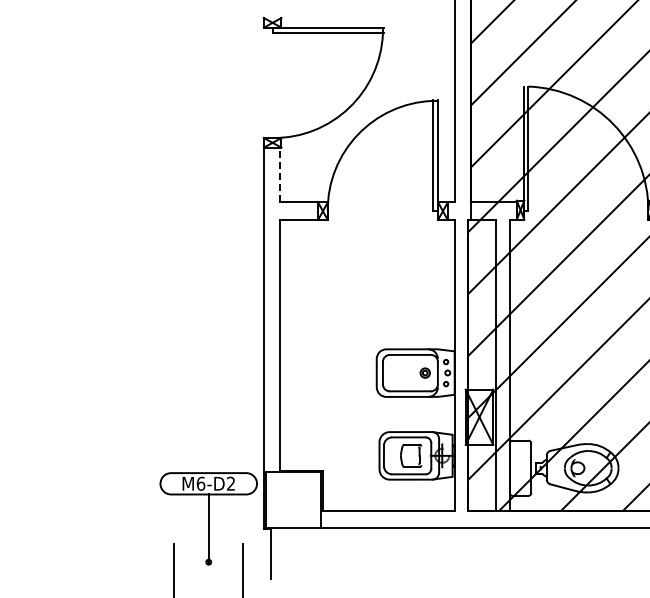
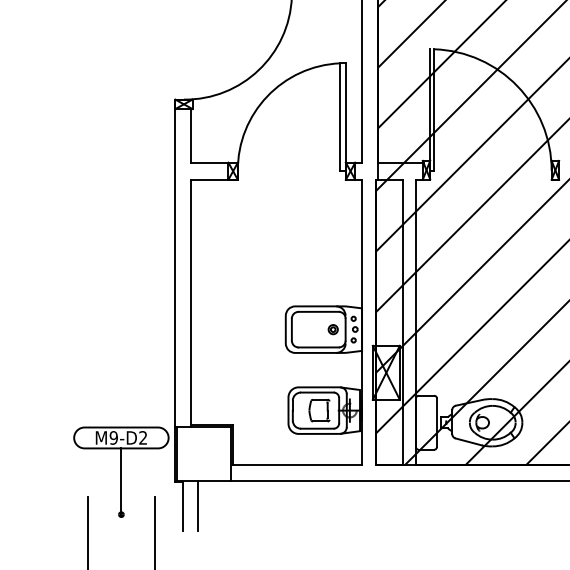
line: (280, 174) -> (191, 135), dashed -> solid
text: (200, 483) -> (113, 437), M6-D2 -> M9-D2
line: (287, 552) -> (198, 505), added

